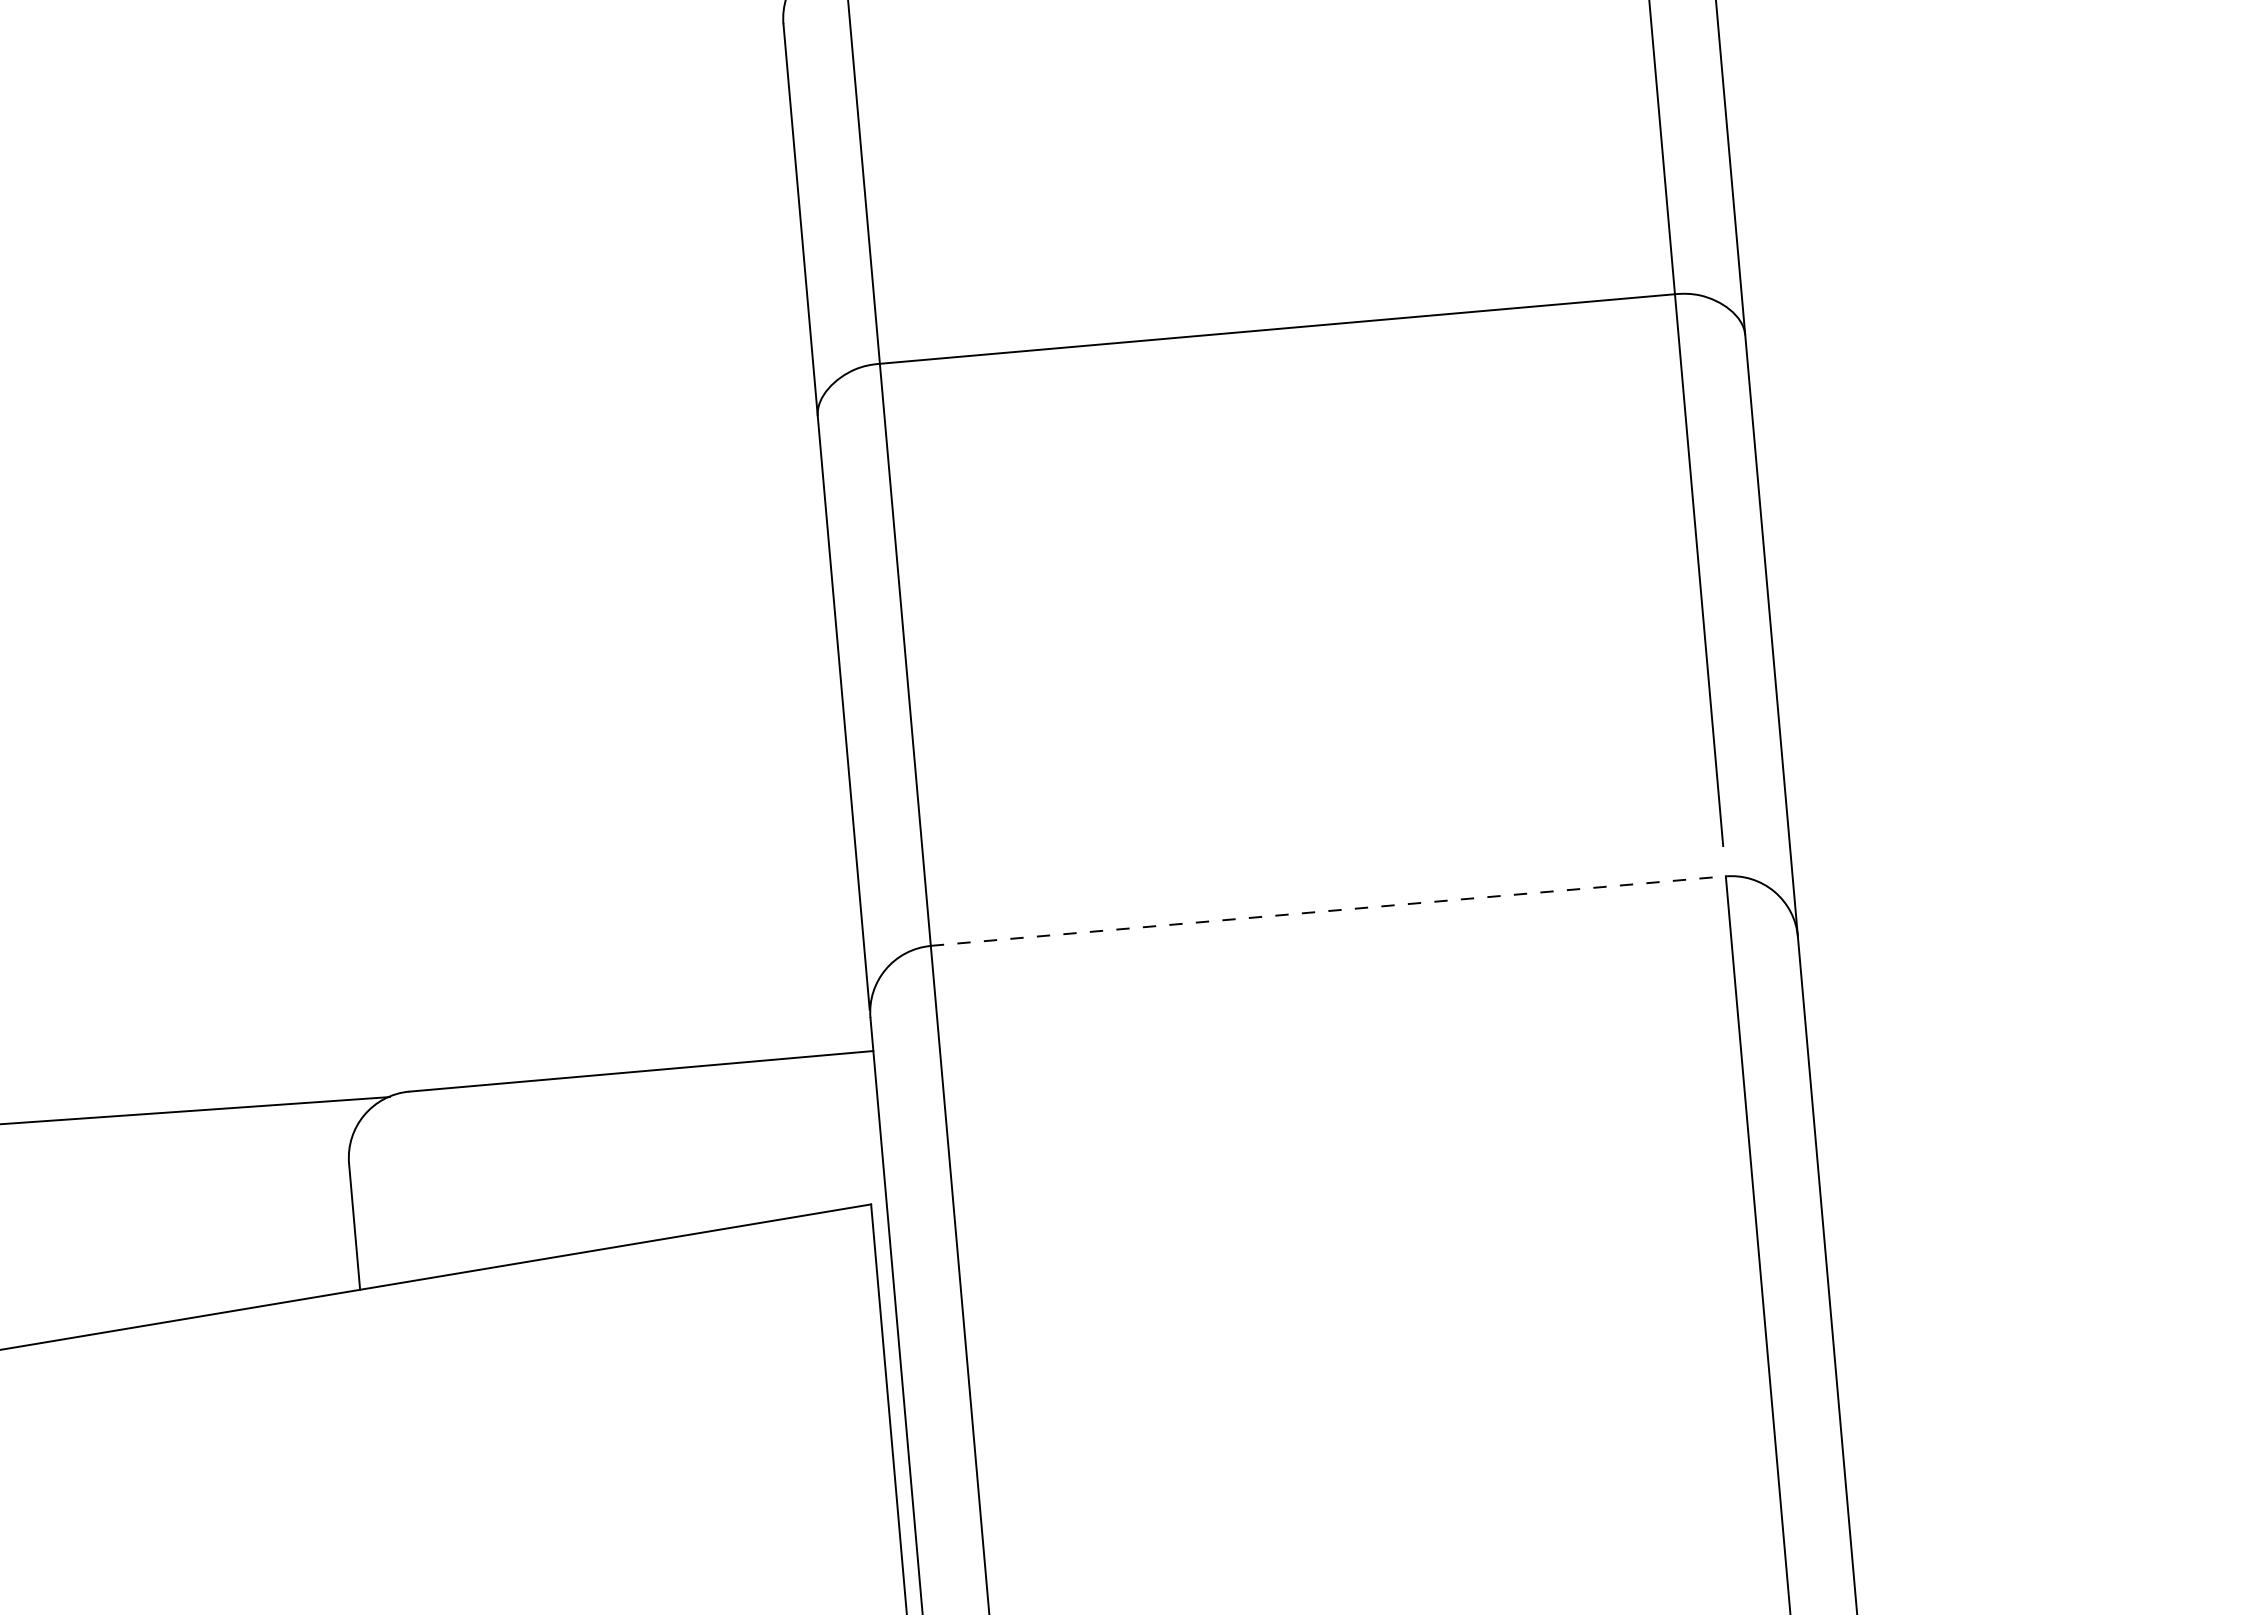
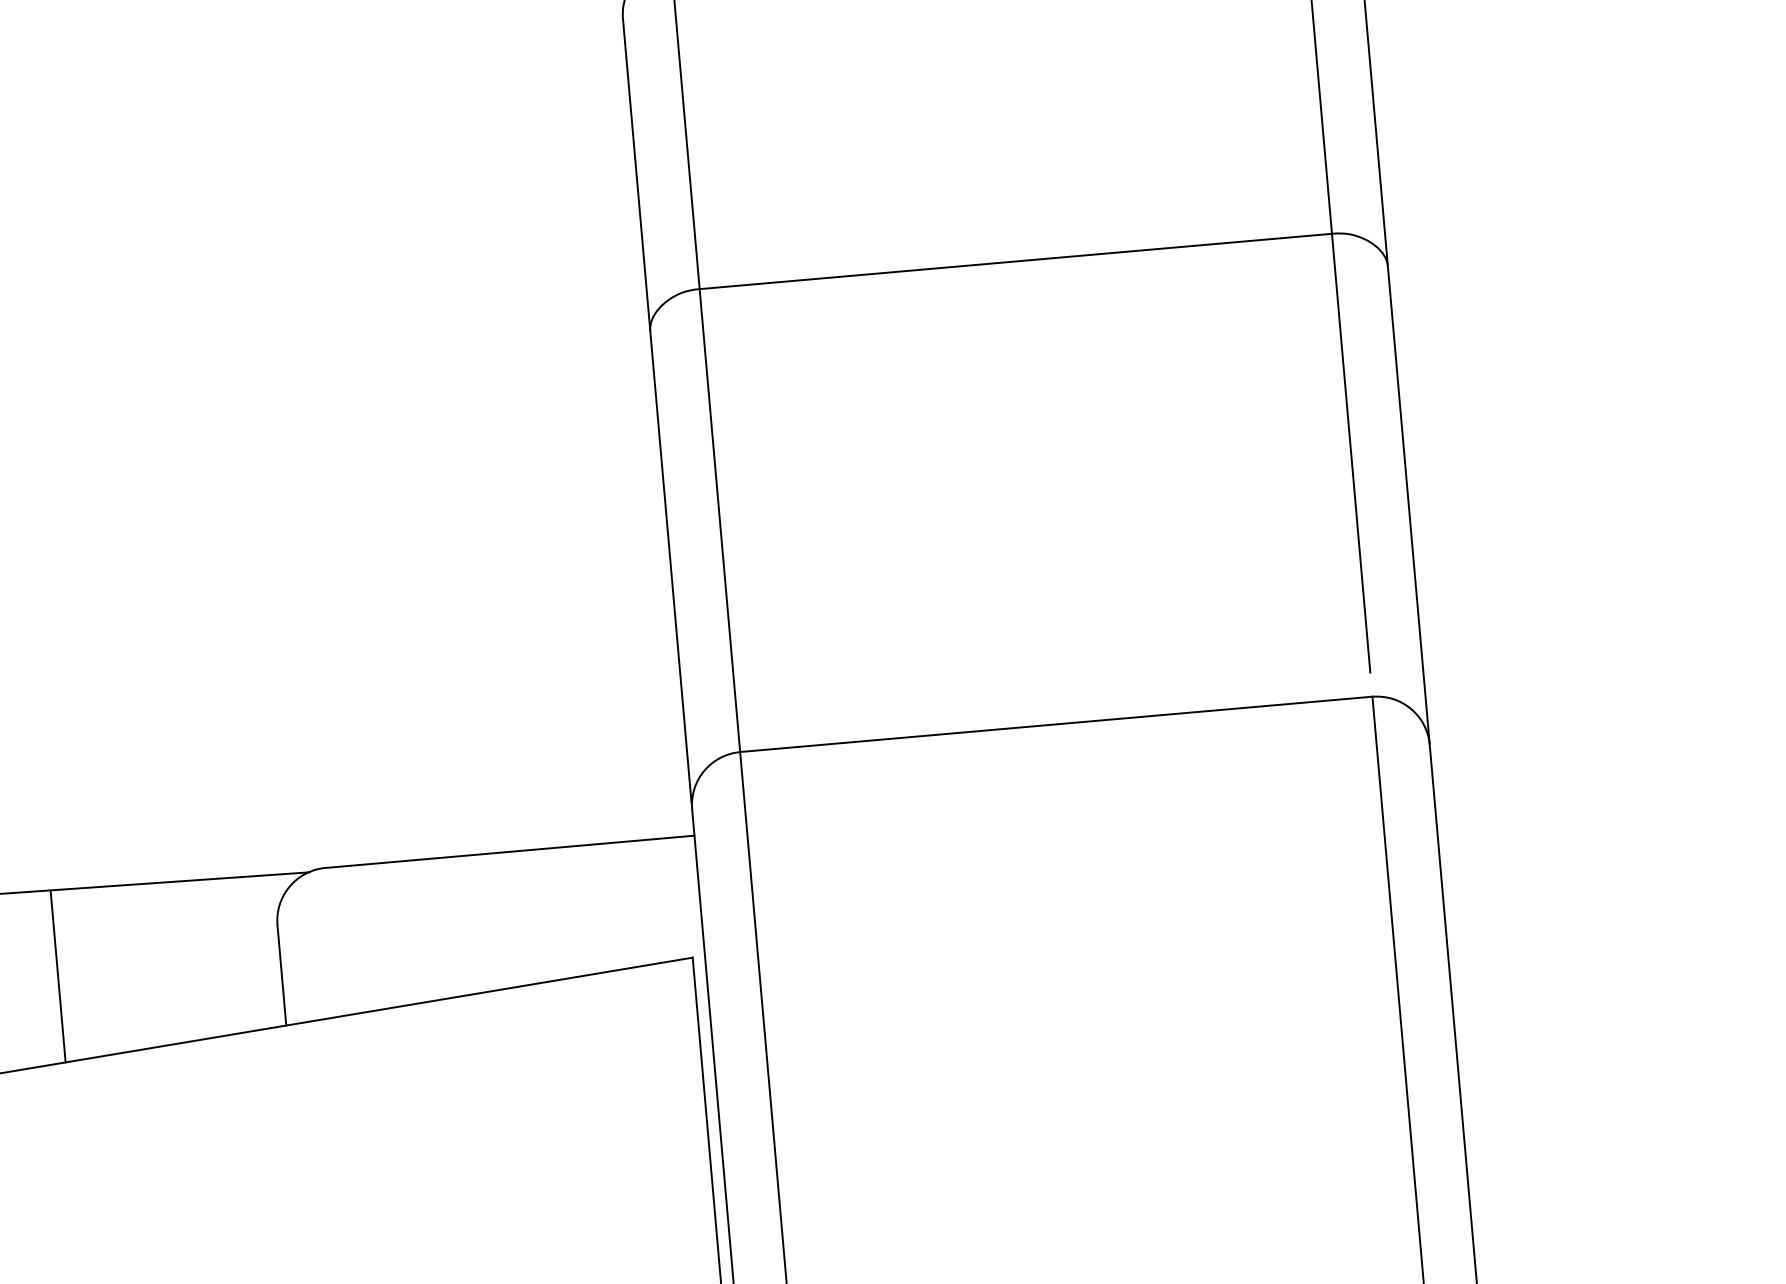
line: (1328, 911) -> (1056, 724), dashed -> solid
line: (72, 1227) -> (57, 976), added

